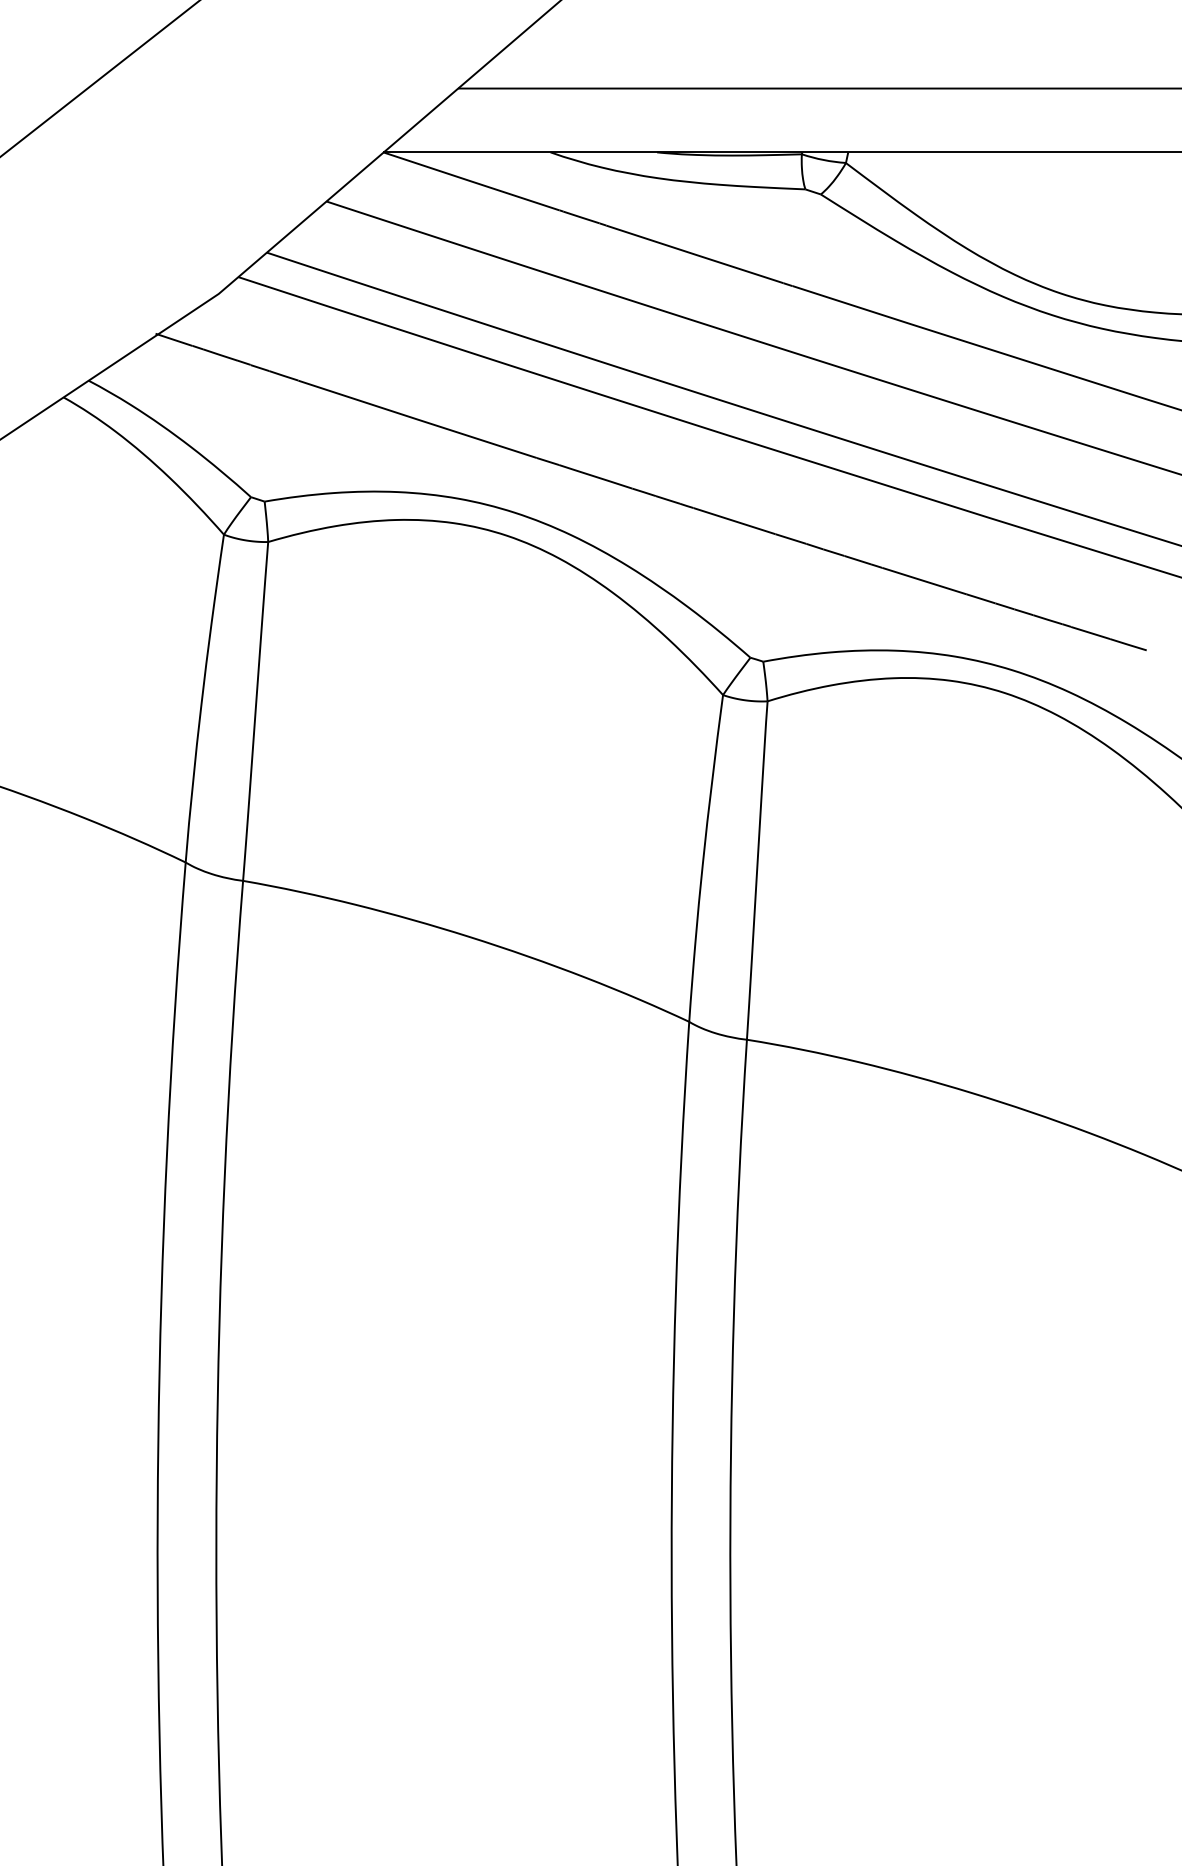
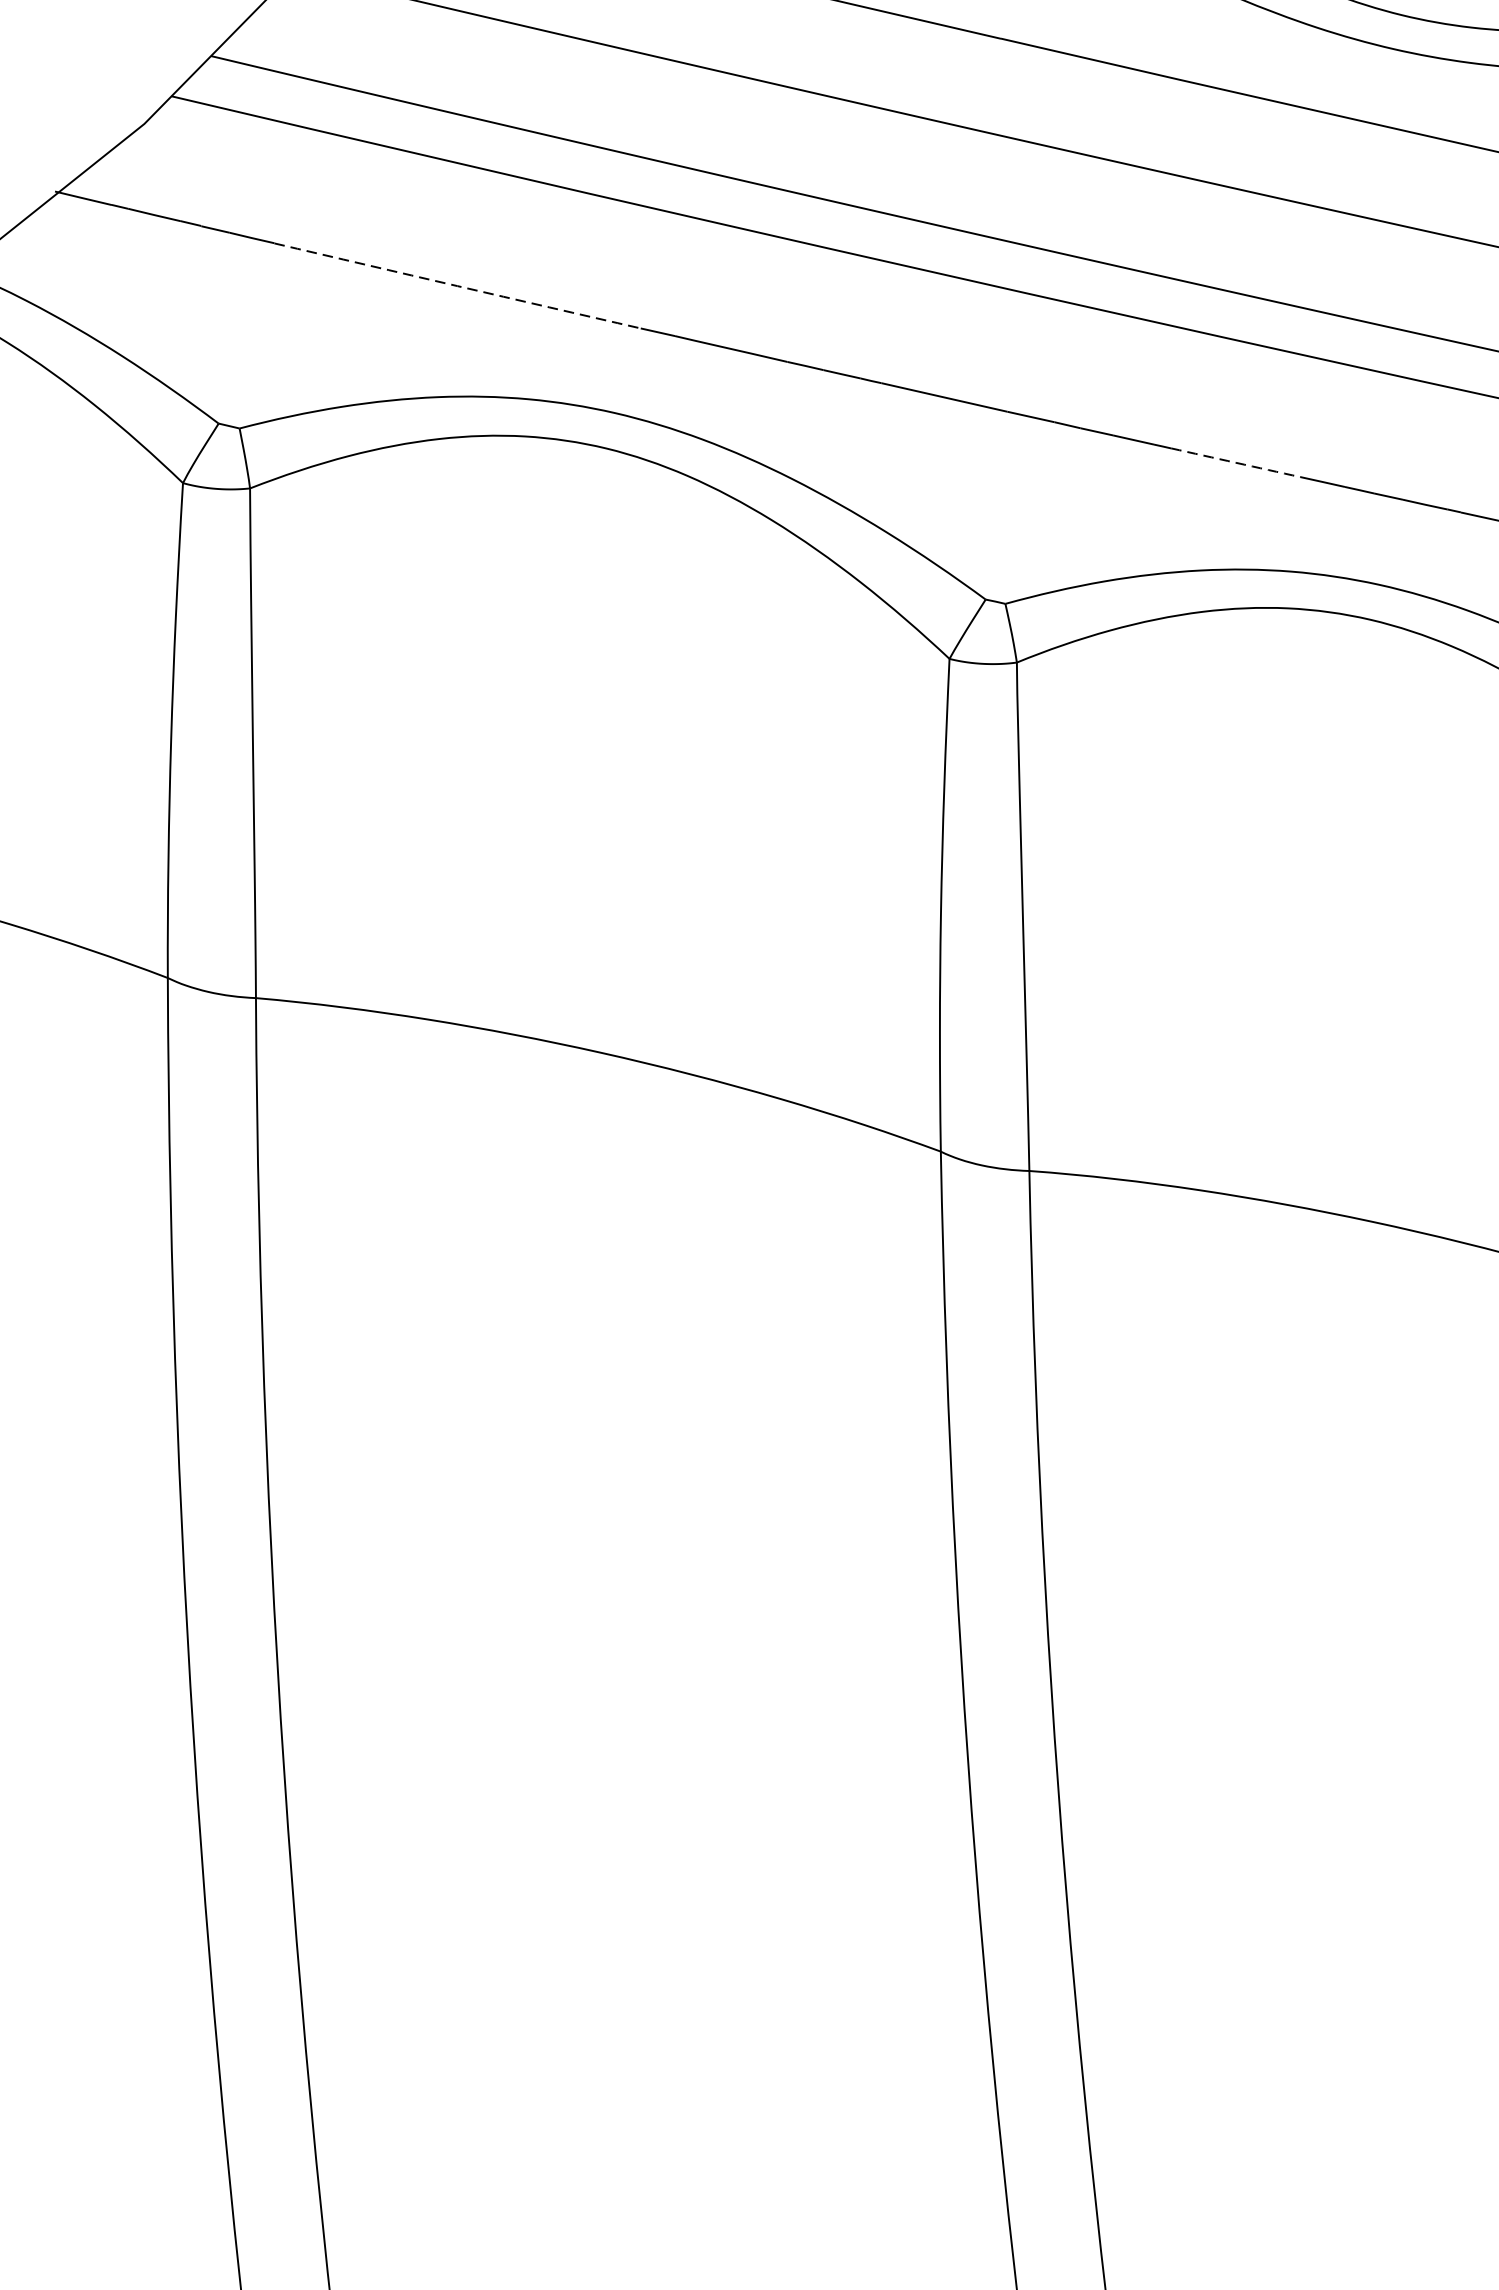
arc: (417, 419) -> (457, 286), solid -> dashed
arc: (924, 581) -> (1236, 463), solid -> dashed

